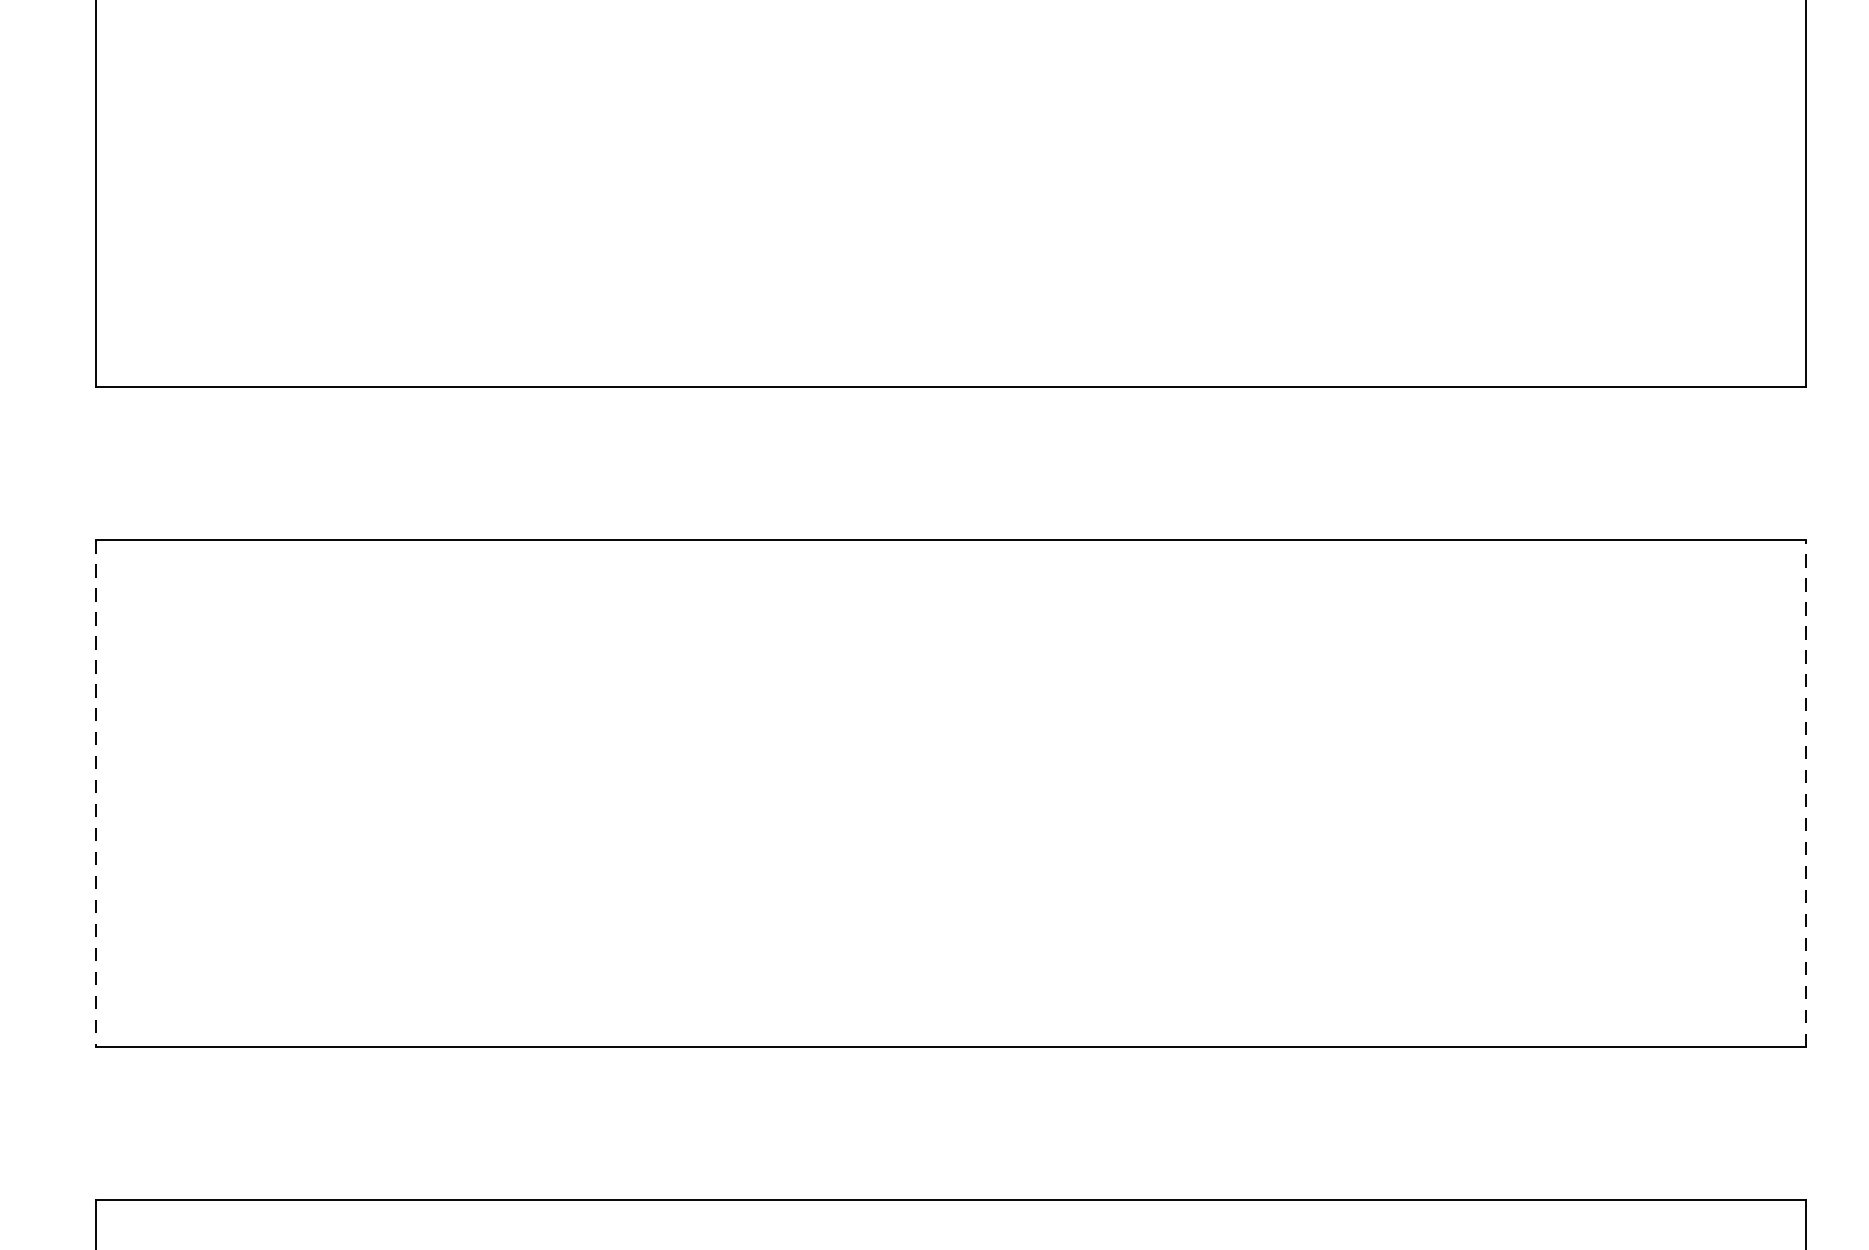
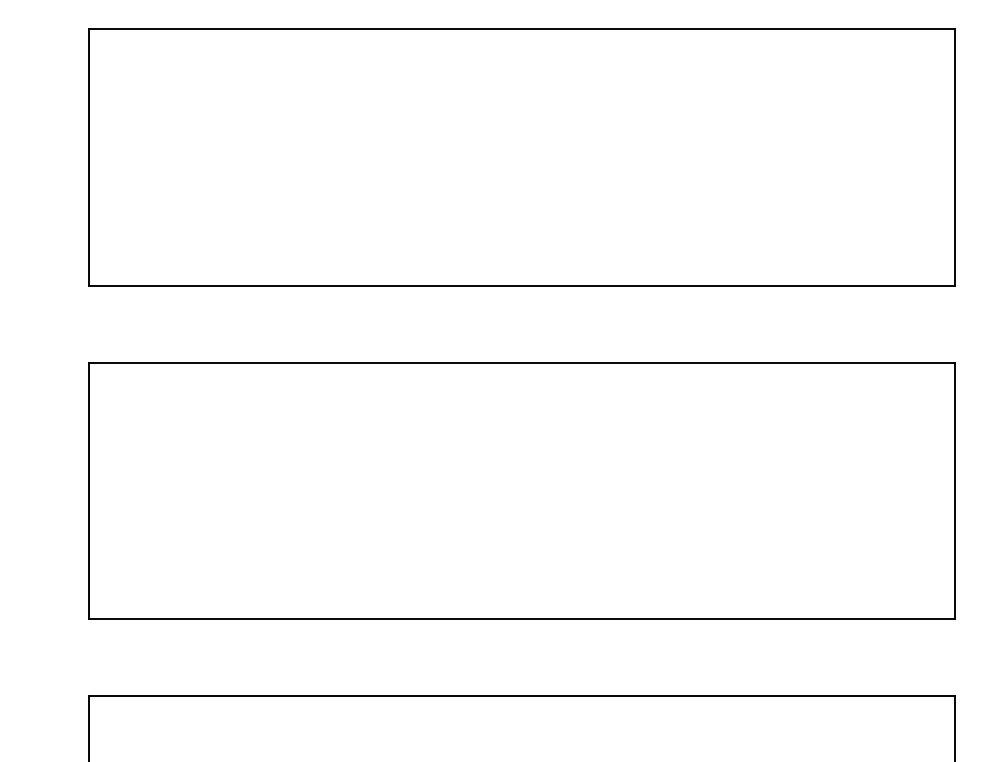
line: (1806, 792) -> (954, 490), dashed -> solid
line: (96, 794) -> (89, 491), dashed -> solid

